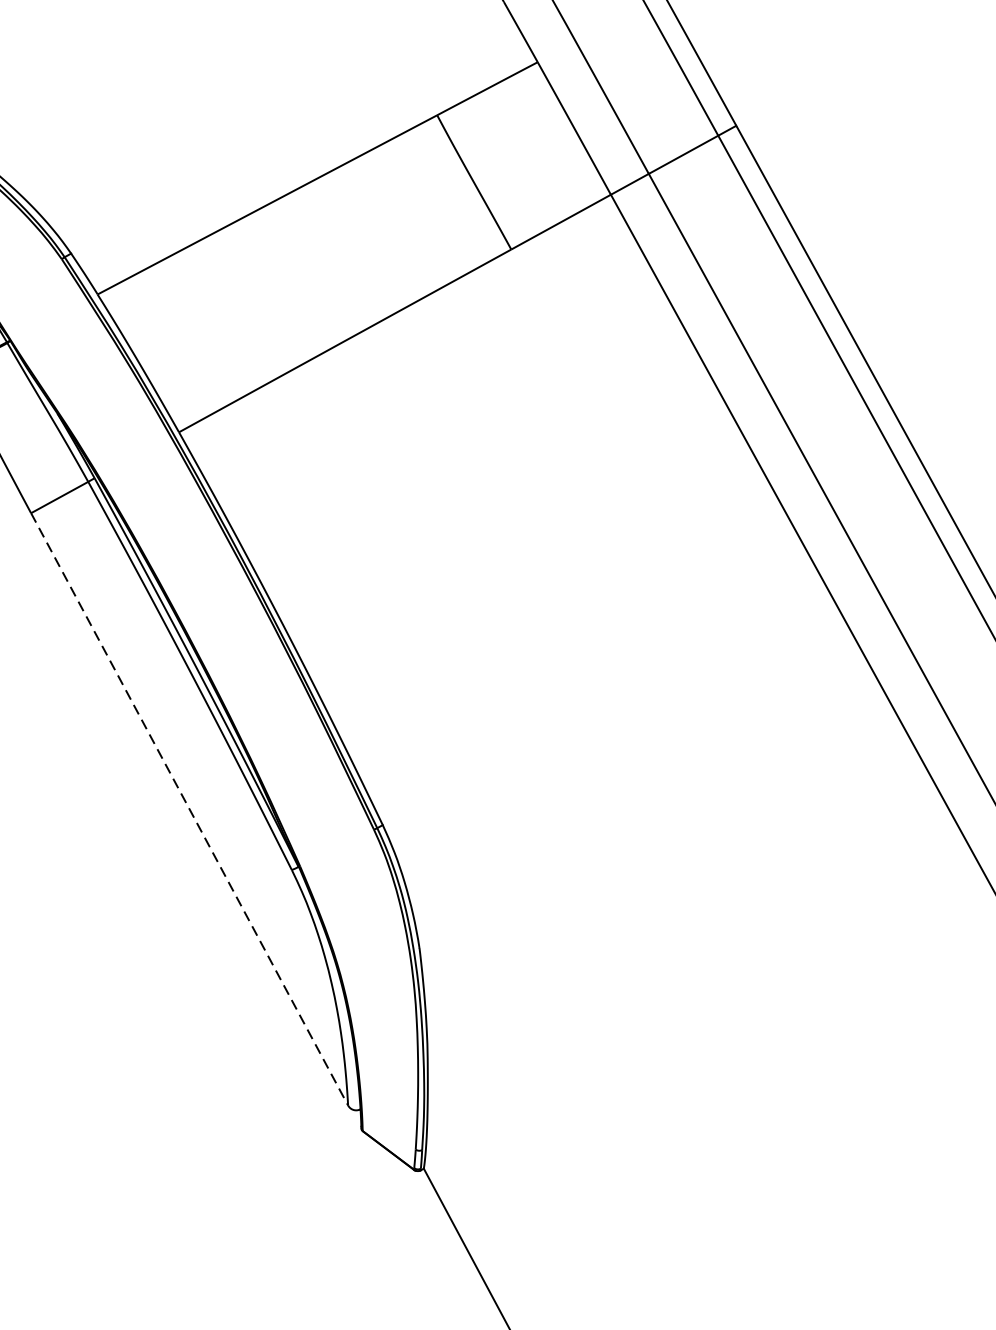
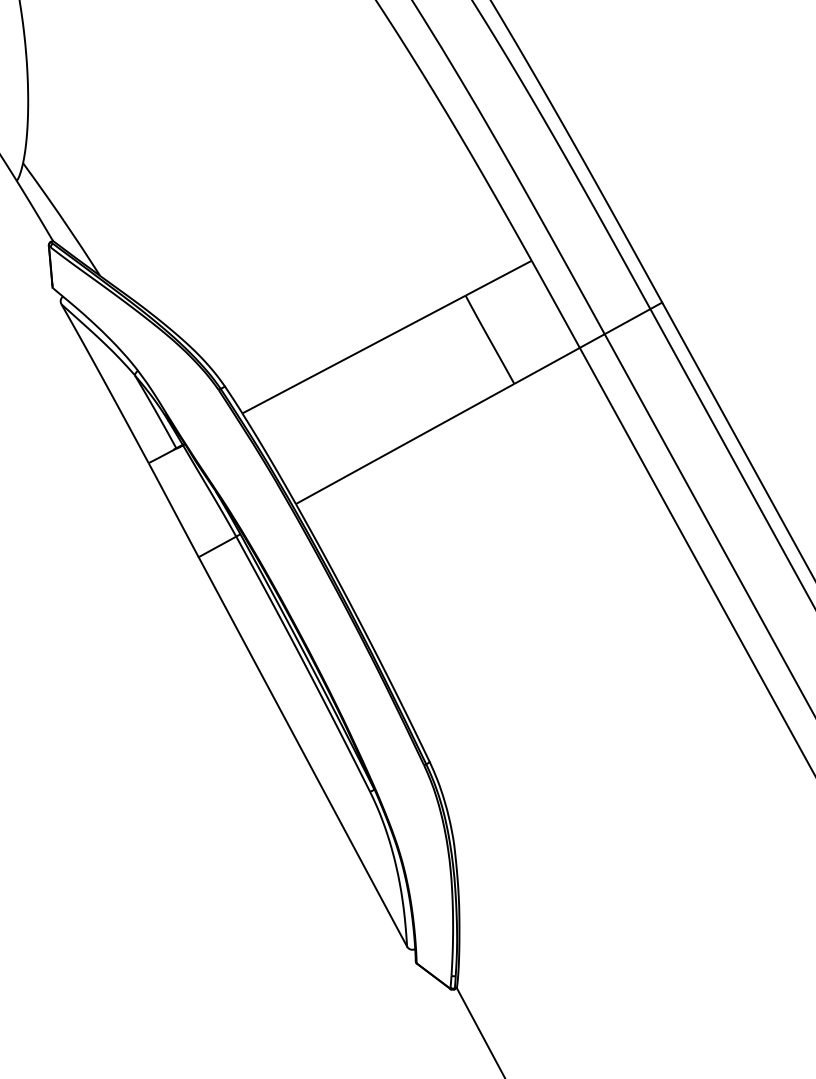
line: (189, 808) -> (302, 751), dashed -> solid

